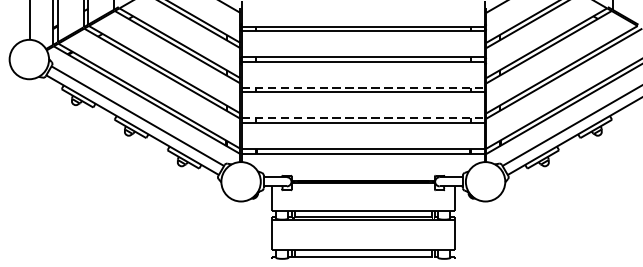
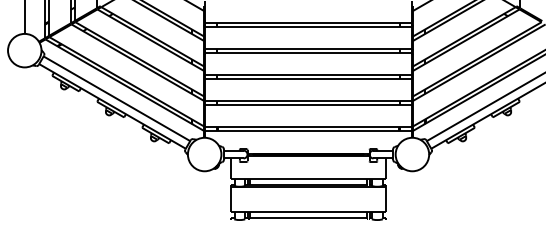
line: (364, 87) -> (309, 74), dashed -> solid
line: (364, 118) -> (309, 100), dashed -> solid

